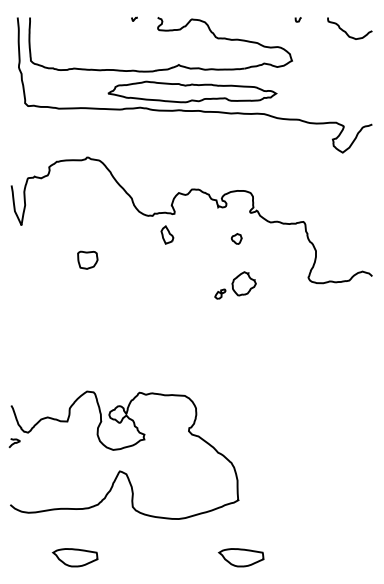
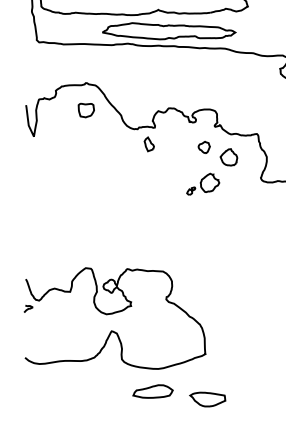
part: (236, 238) -> (203, 147), size x1.43
part: (267, 251) -> (228, 157), added
part: (87, 259) -> (86, 109), moved
part: (171, 547) -> (152, 391), added
part: (75, 557) -> (76, 399), removed

